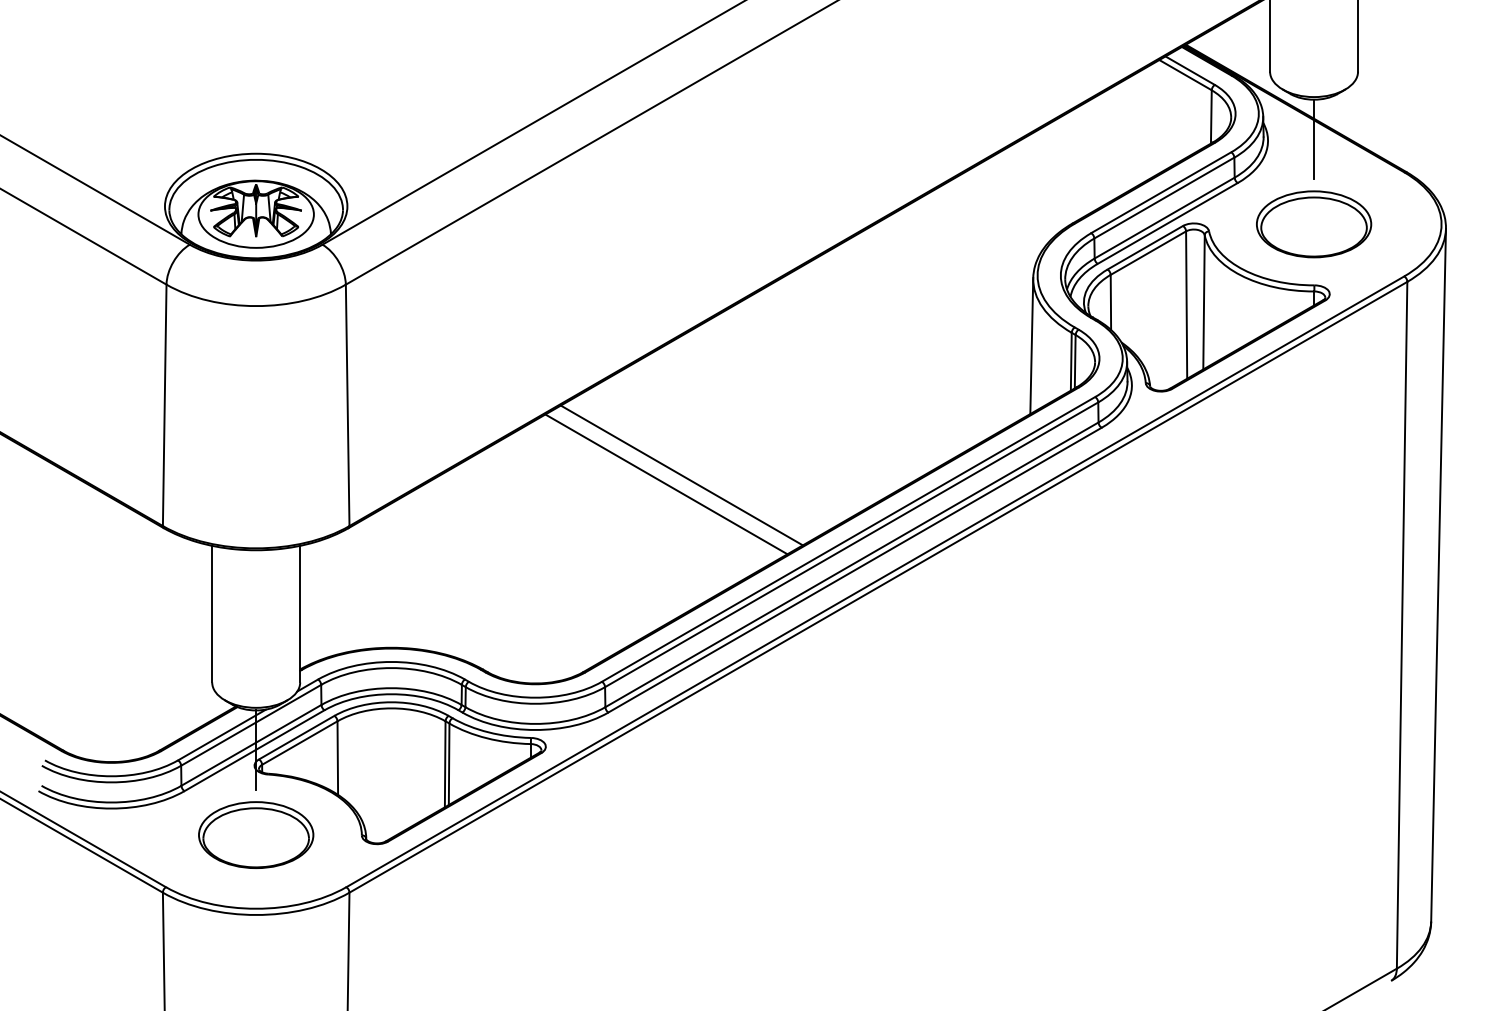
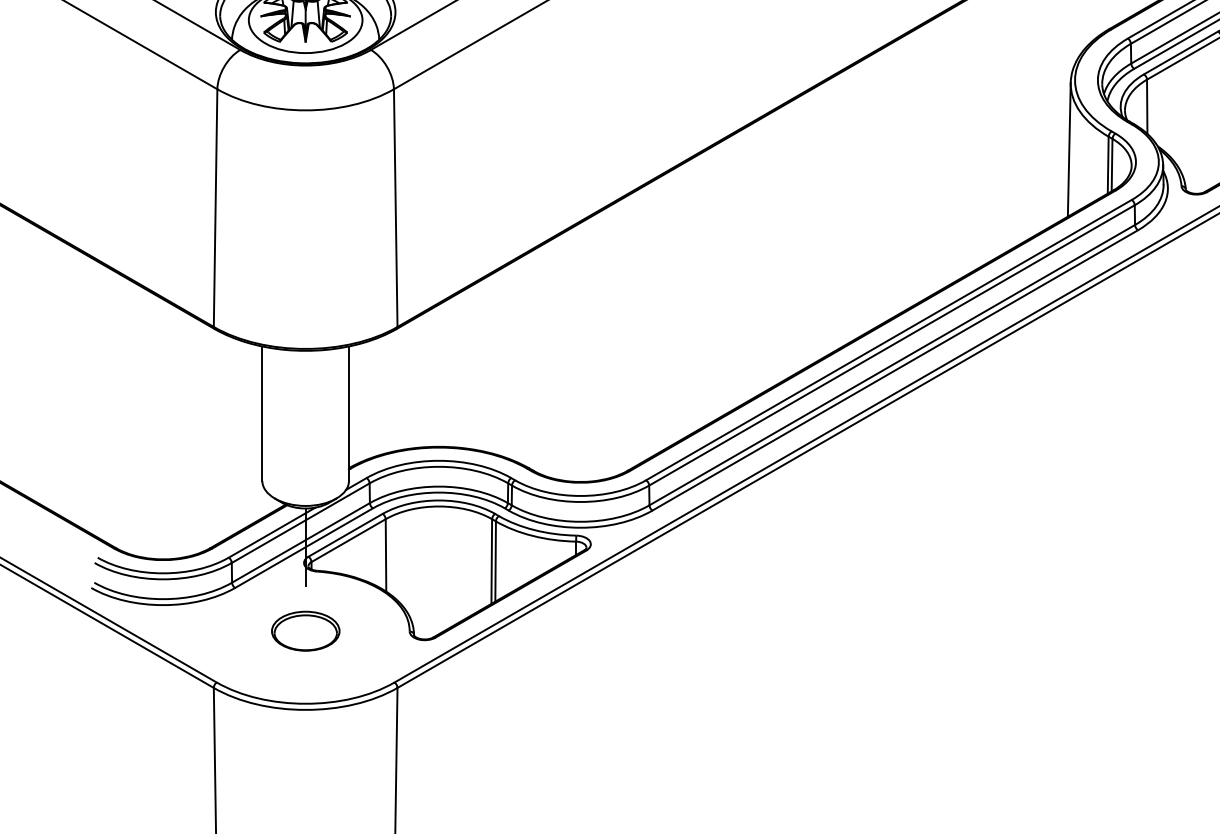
line: (681, 475) -> (724, 277), removed
line: (666, 484) -> (709, 286), removed
part: (256, 834) -> (305, 630), size x0.6

